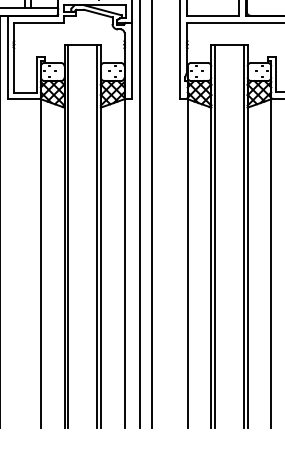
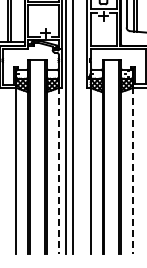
line: (124, 262) -> (58, 170), solid -> dashed
line: (270, 262) -> (132, 170), solid -> dashed

